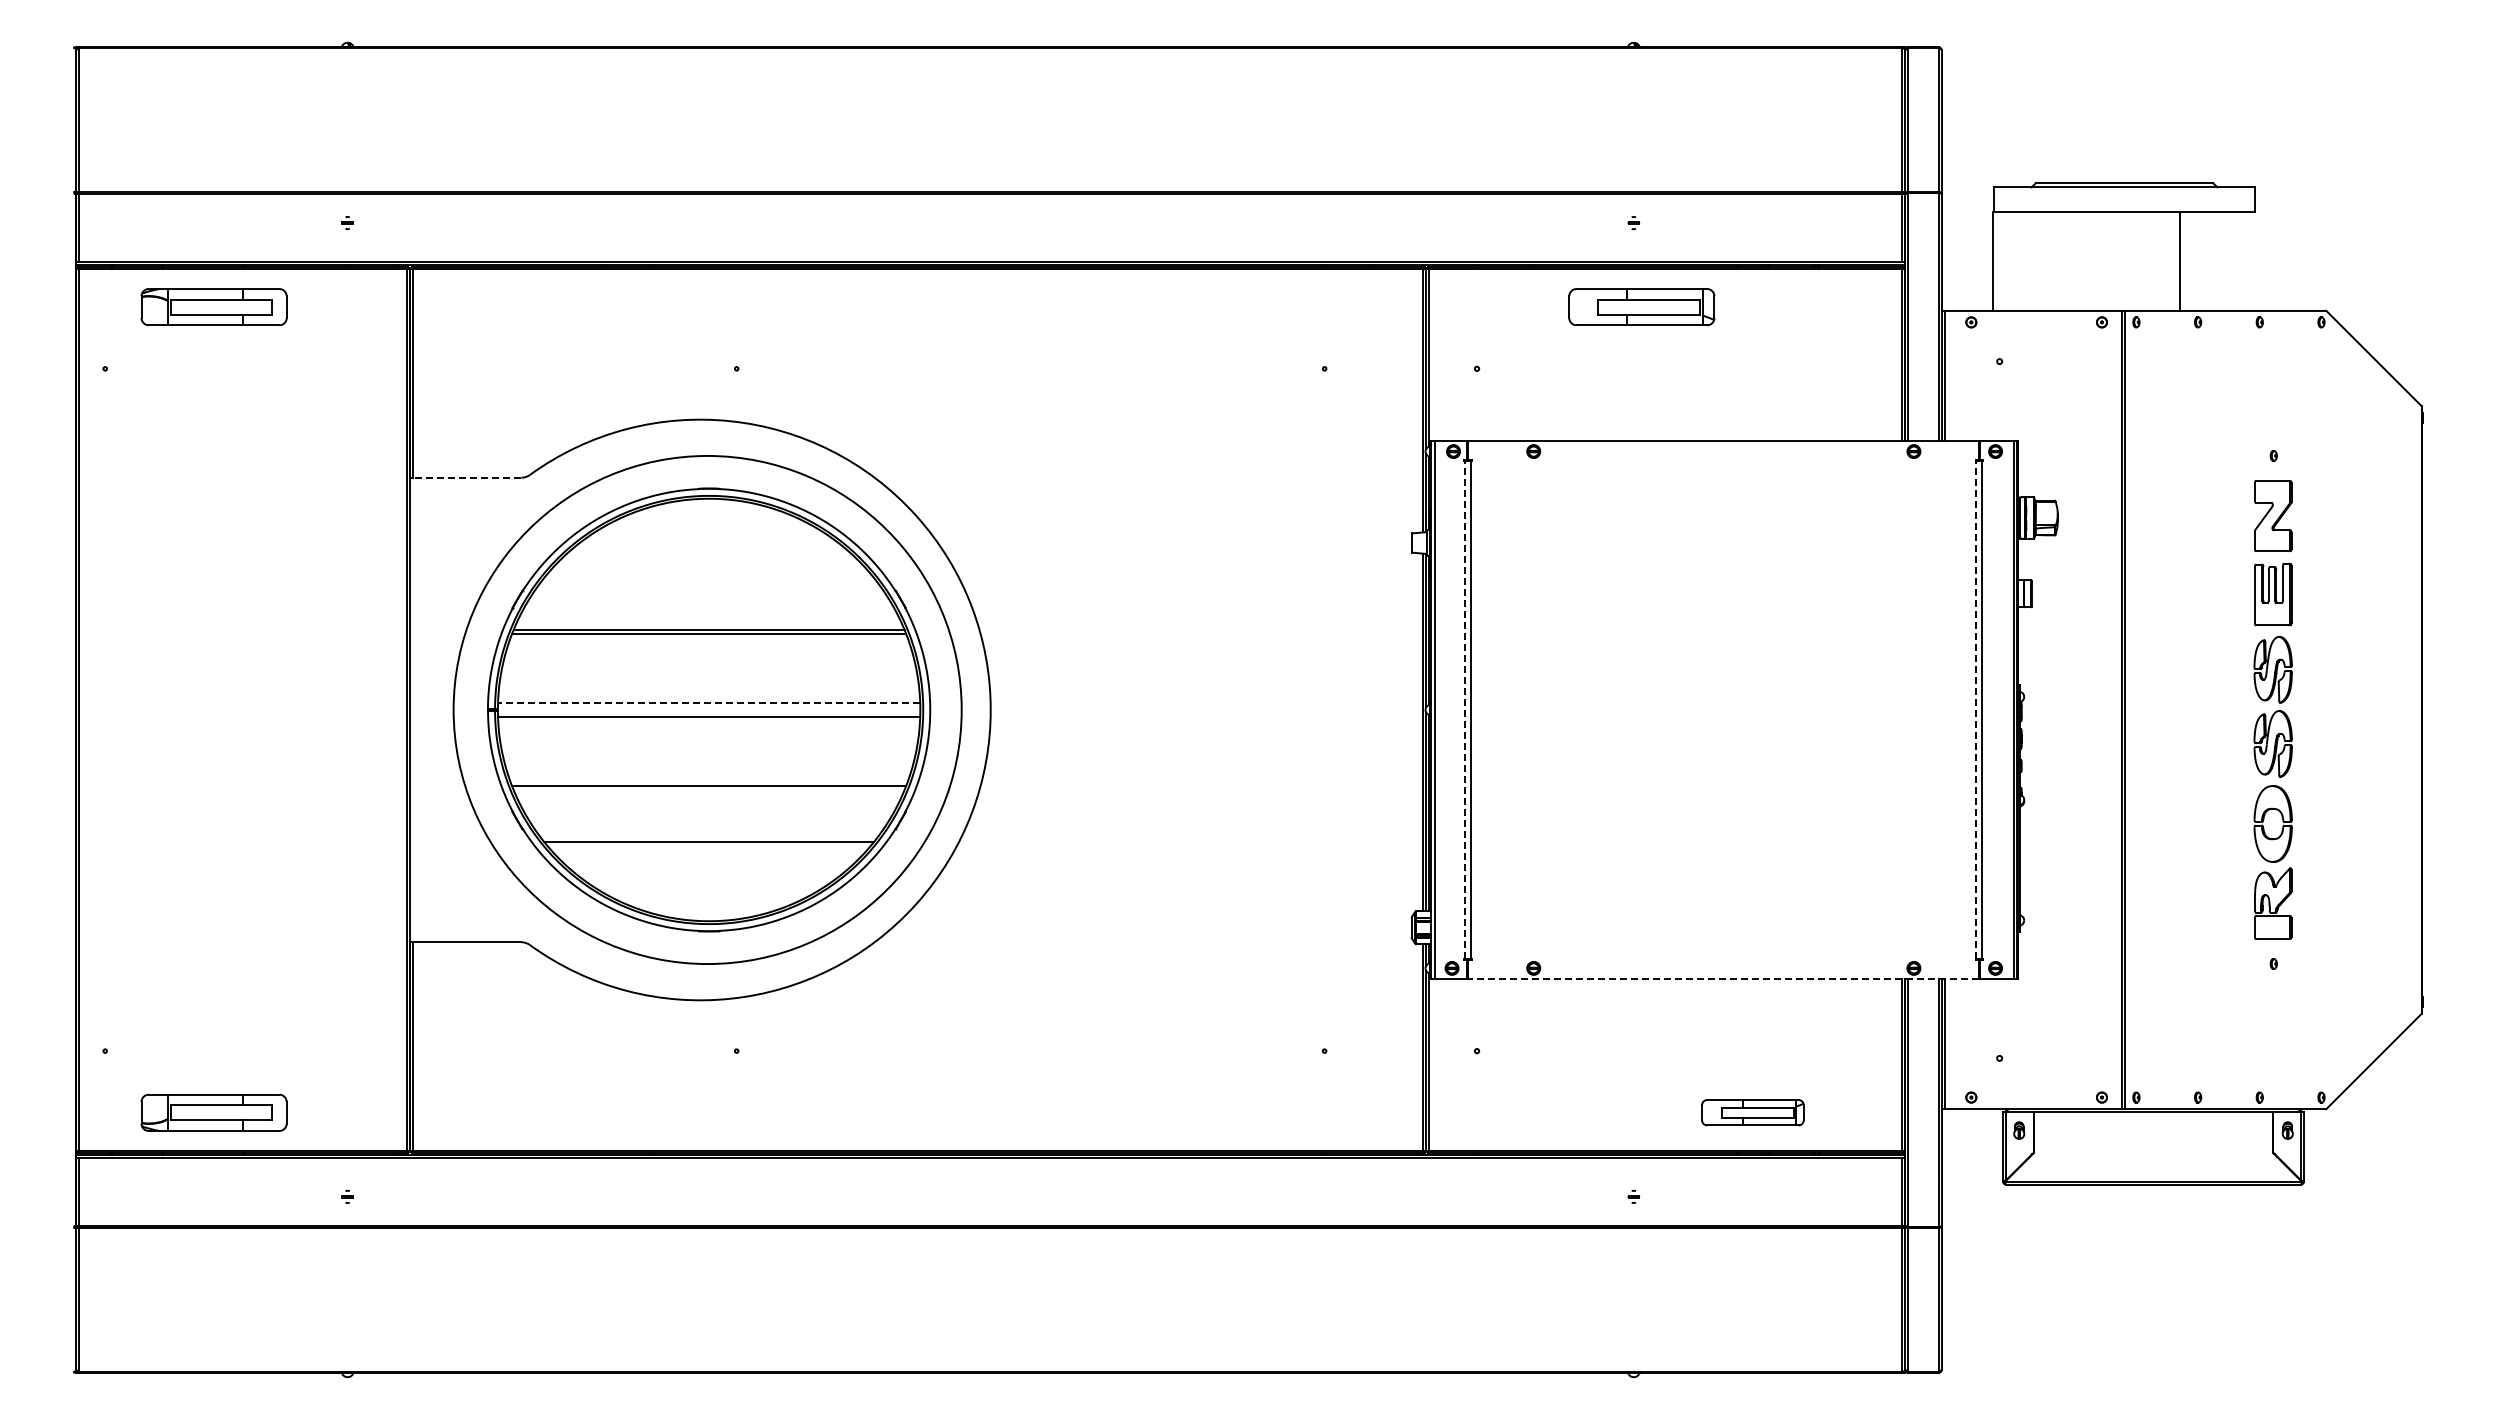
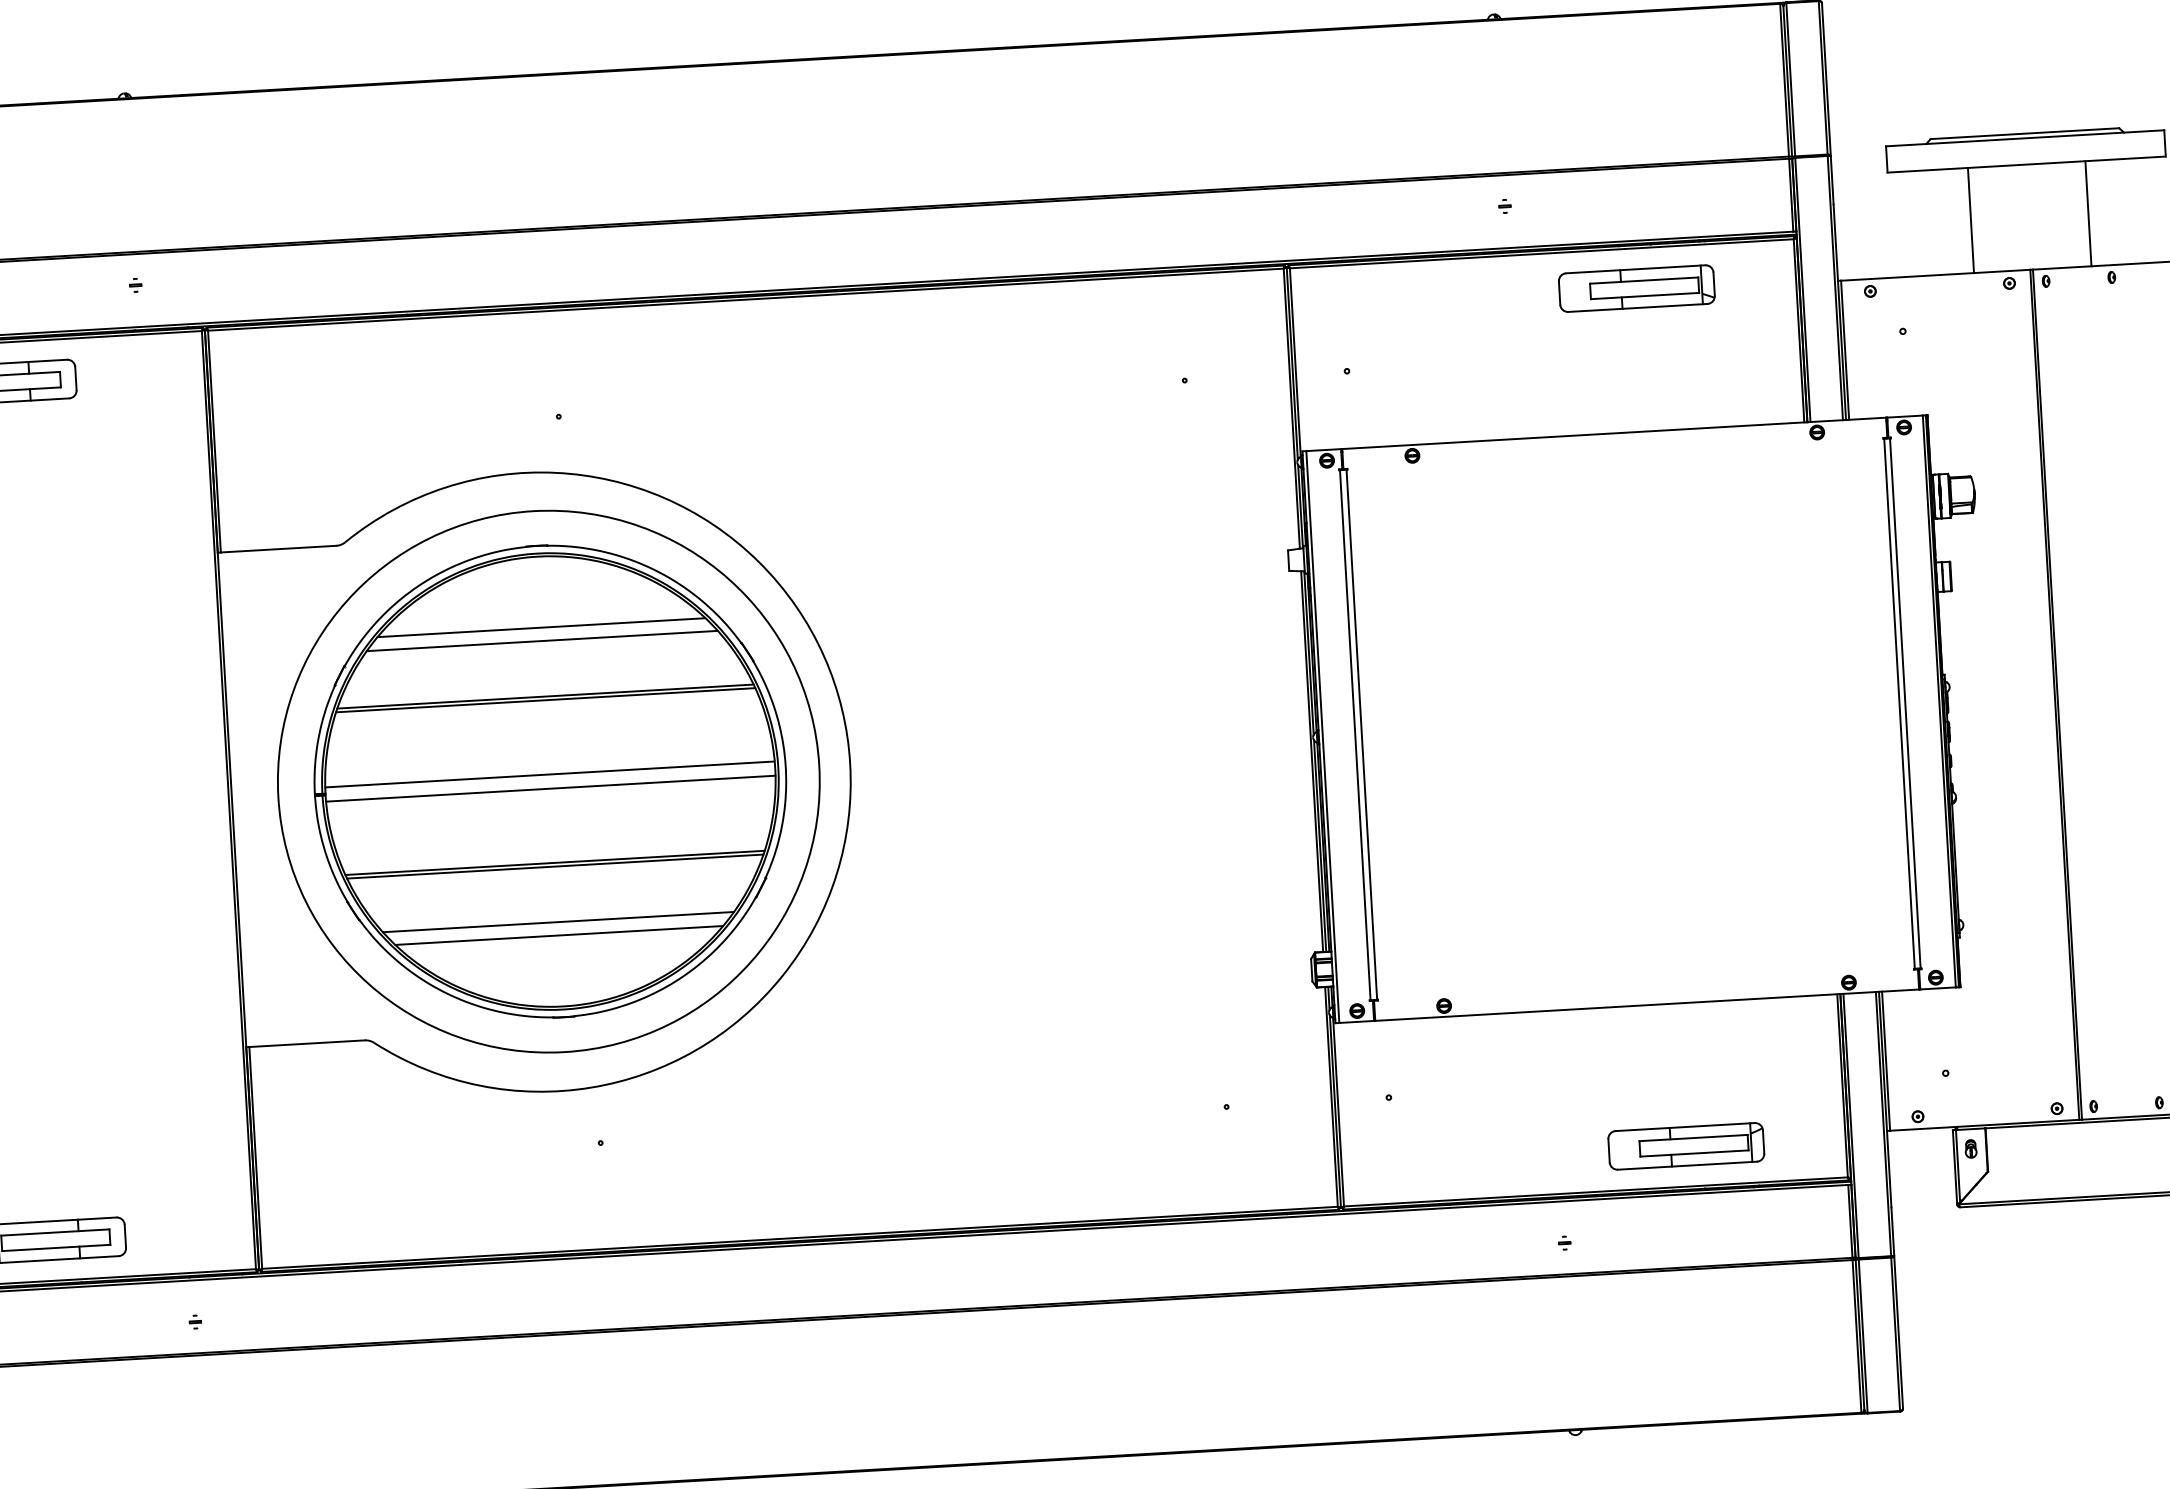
line: (1993, 261) -> (1971, 220), moved
part: (1641, 307) -> (1636, 289), moved
line: (466, 477) -> (277, 548), dashed -> solid
line: (708, 565) -> (540, 627), added
line: (708, 577) -> (541, 640), added
line: (709, 703) -> (550, 774), dashed -> solid
line: (1465, 710) -> (1355, 735), dashed -> solid
line: (1976, 710) -> (1899, 704), dashed -> solid
line: (708, 789) -> (554, 866), added
line: (708, 854) -> (558, 935), added
line: (1723, 978) -> (1646, 1005), dashed -> solid
part: (1752, 1112) -> (1685, 1146), size x1.43

